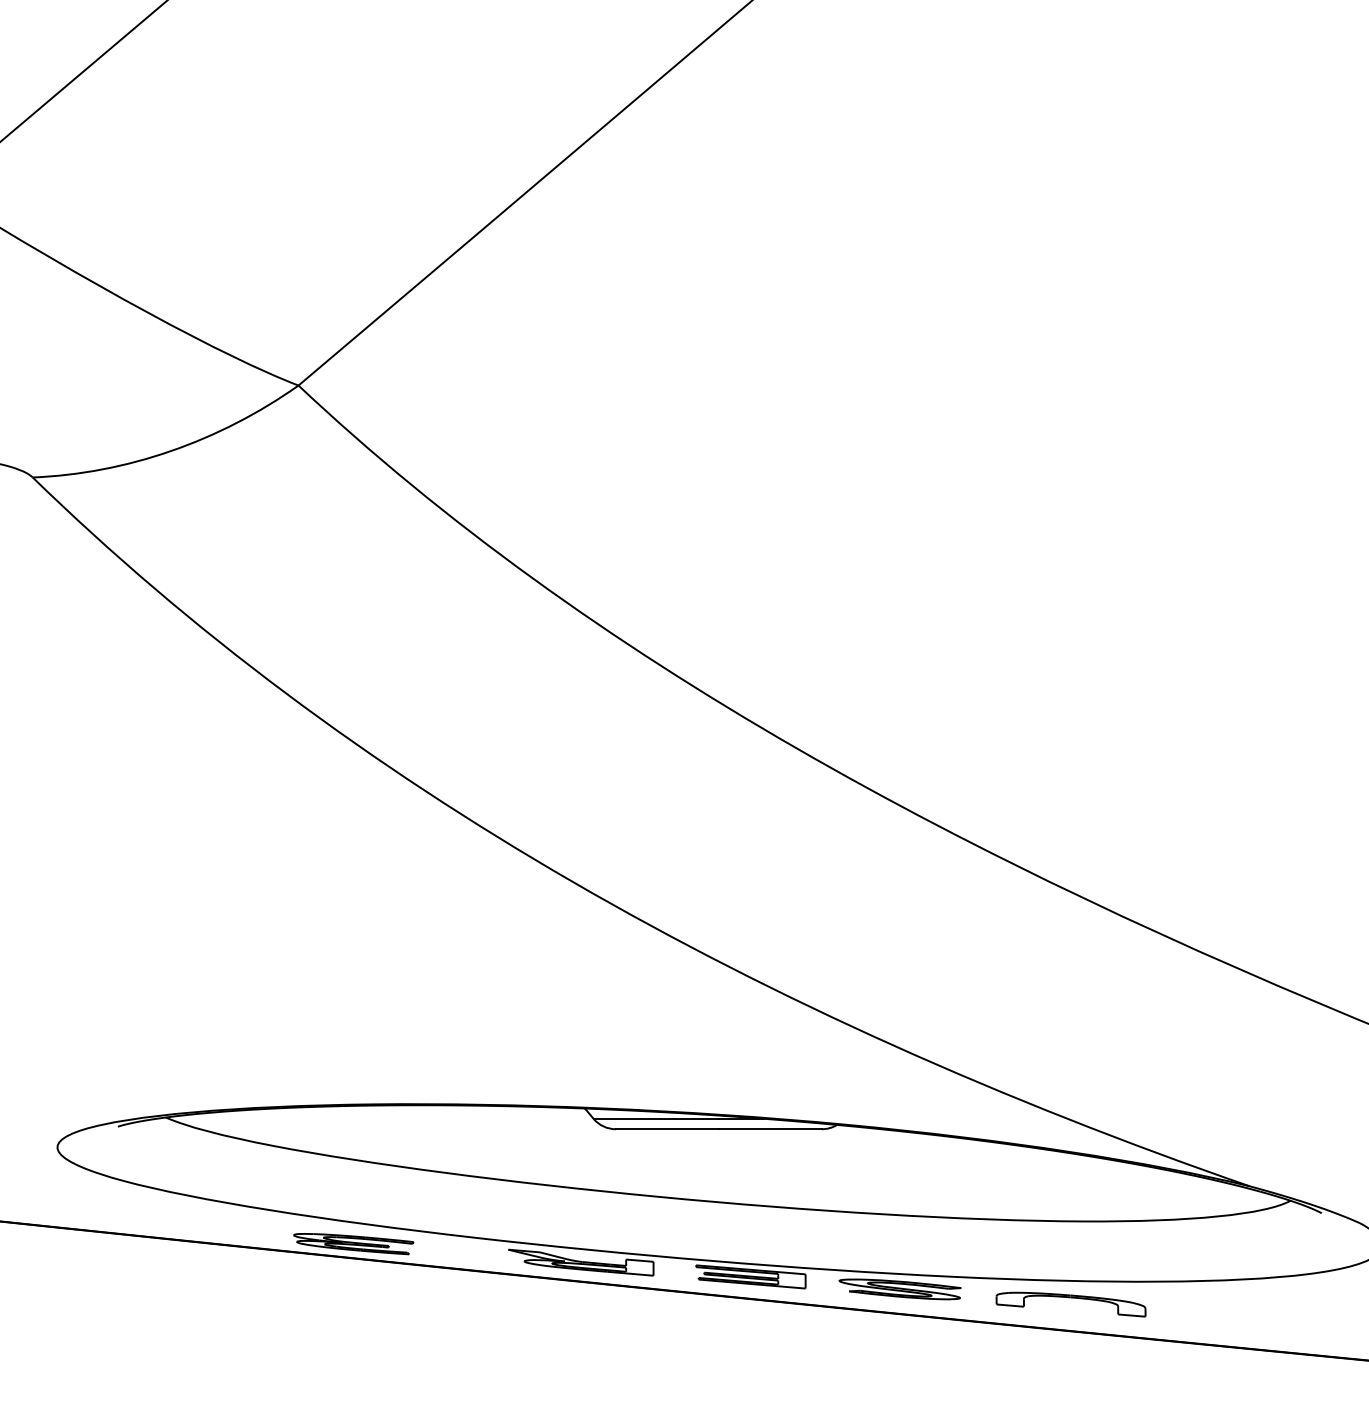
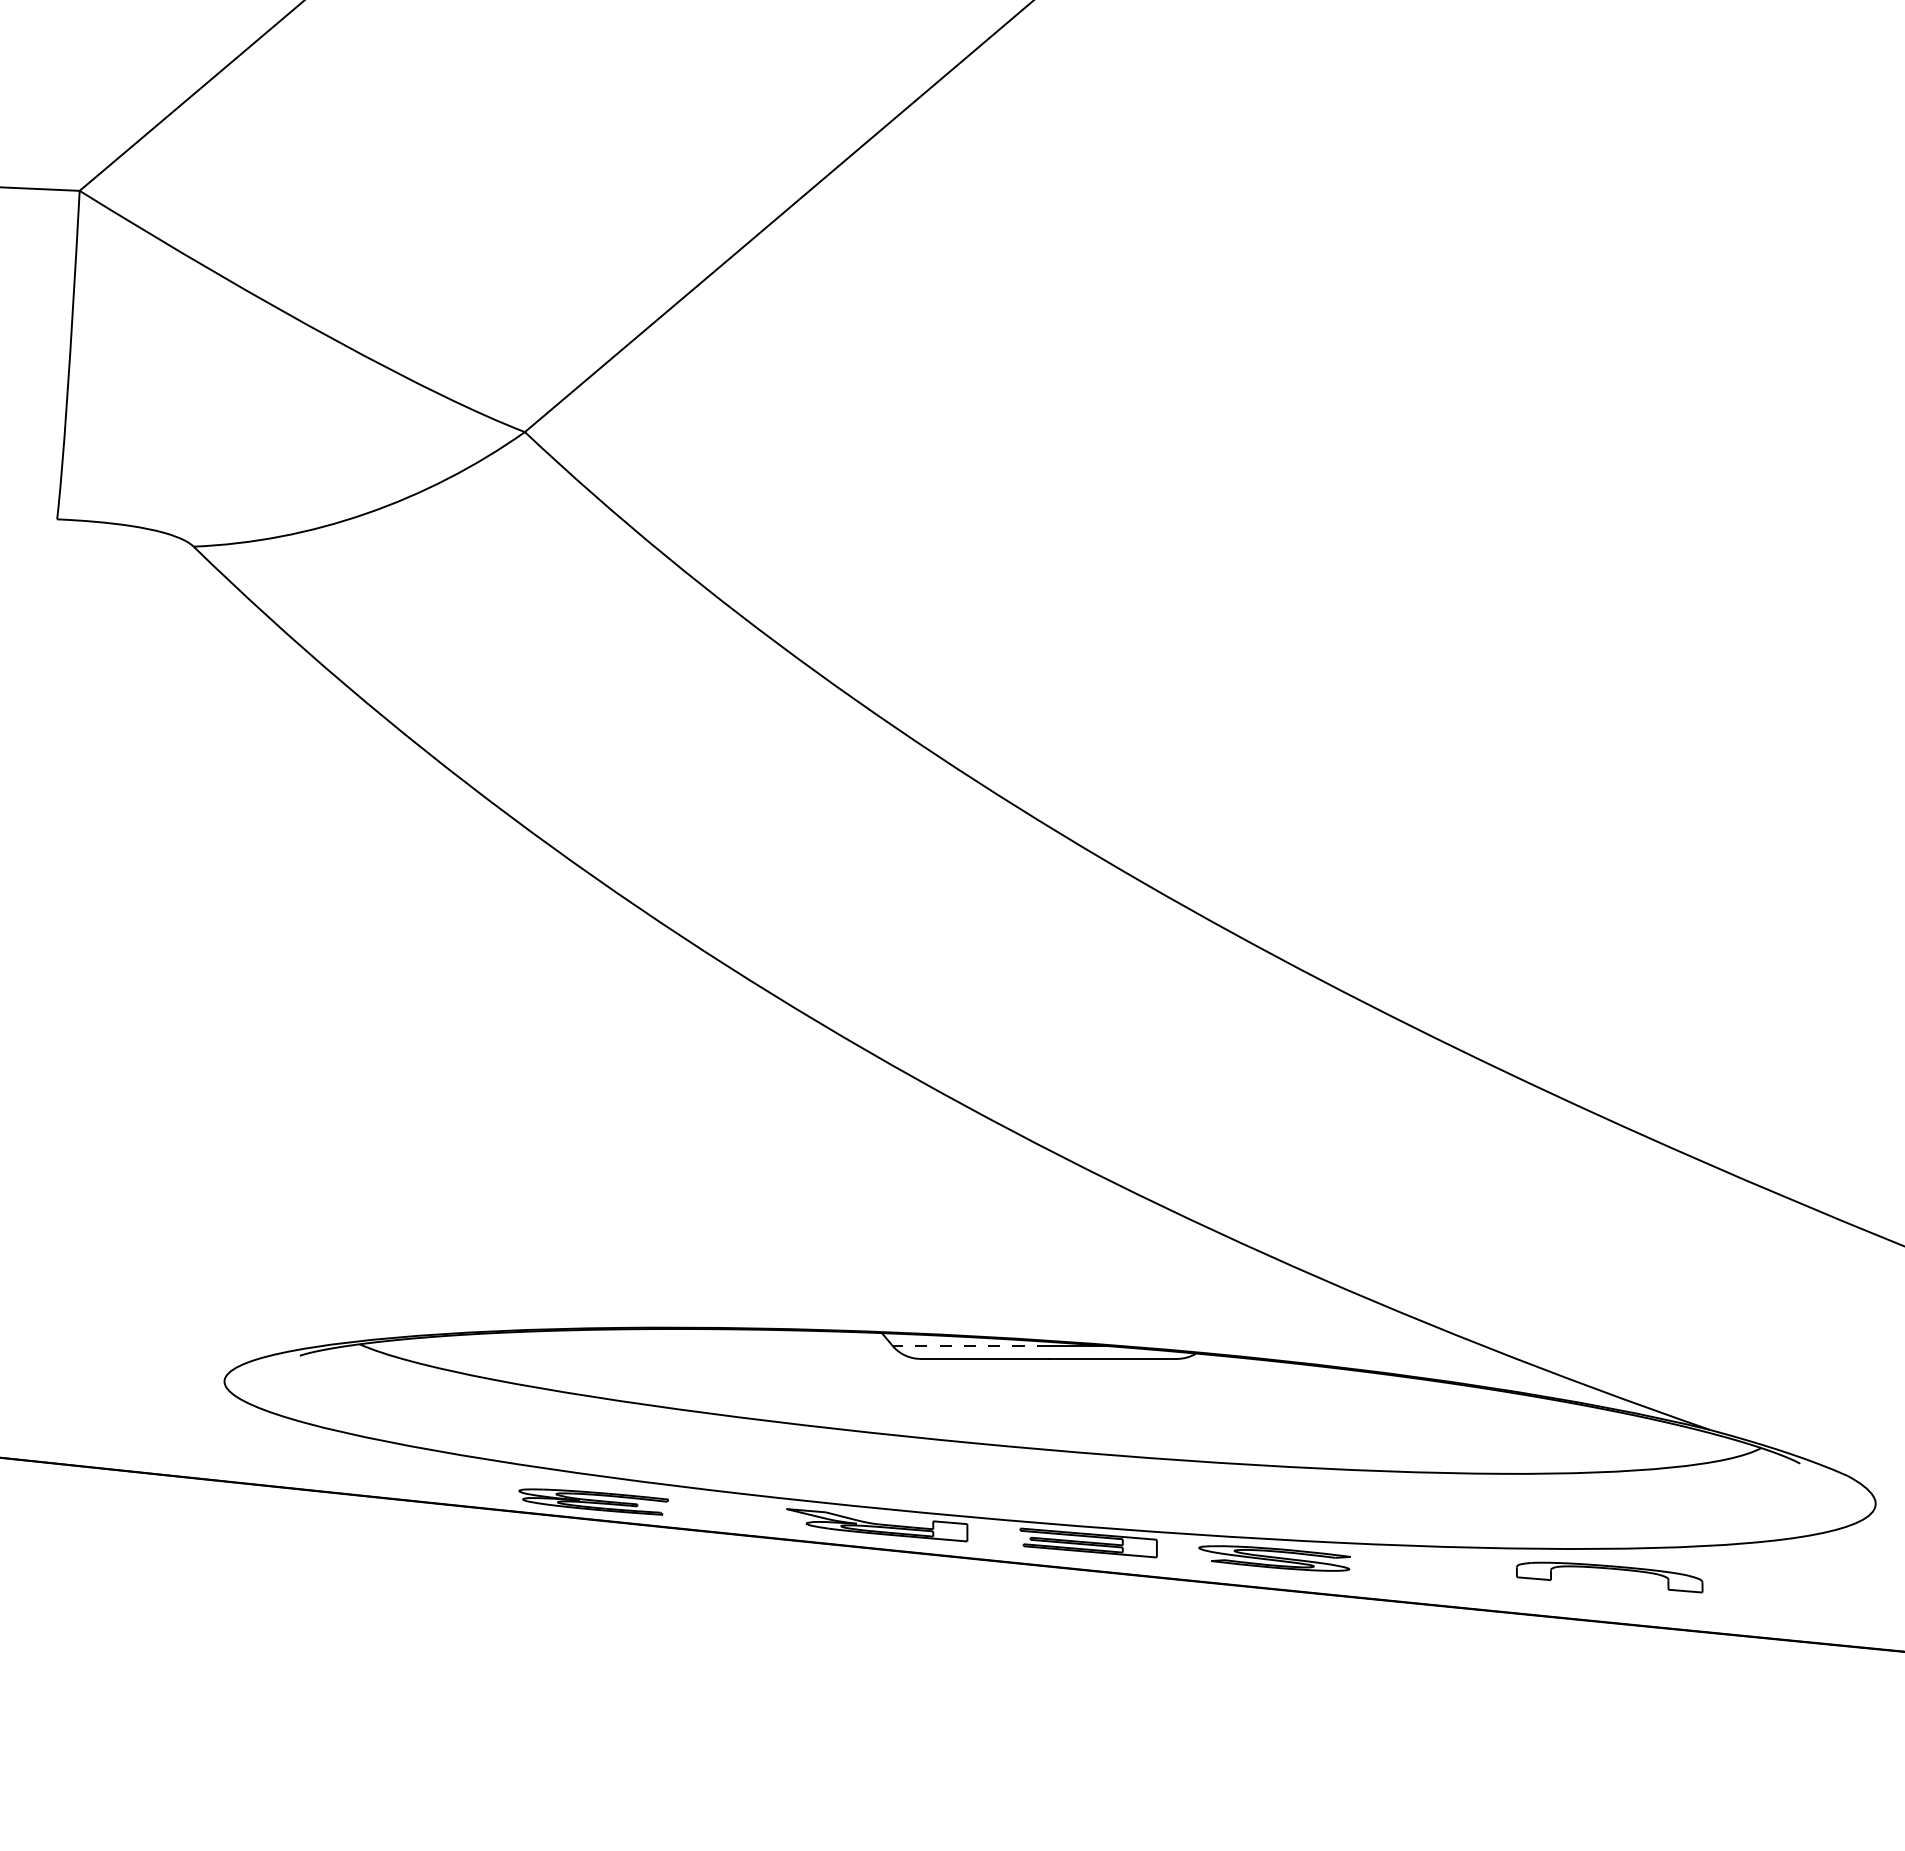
line: (656, 1118) -> (970, 1345), solid -> dashed
part: (1070, 1298) -> (1609, 1569), moved

